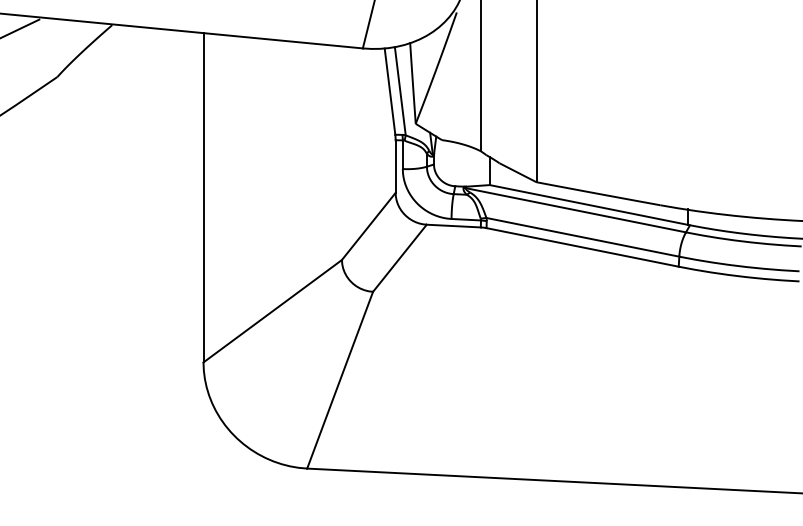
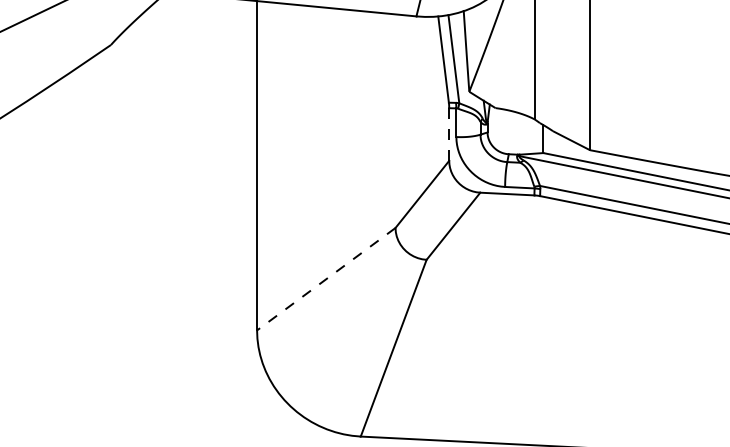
line: (395, 167) -> (449, 135), solid -> dashed
line: (272, 311) -> (326, 279), solid -> dashed

